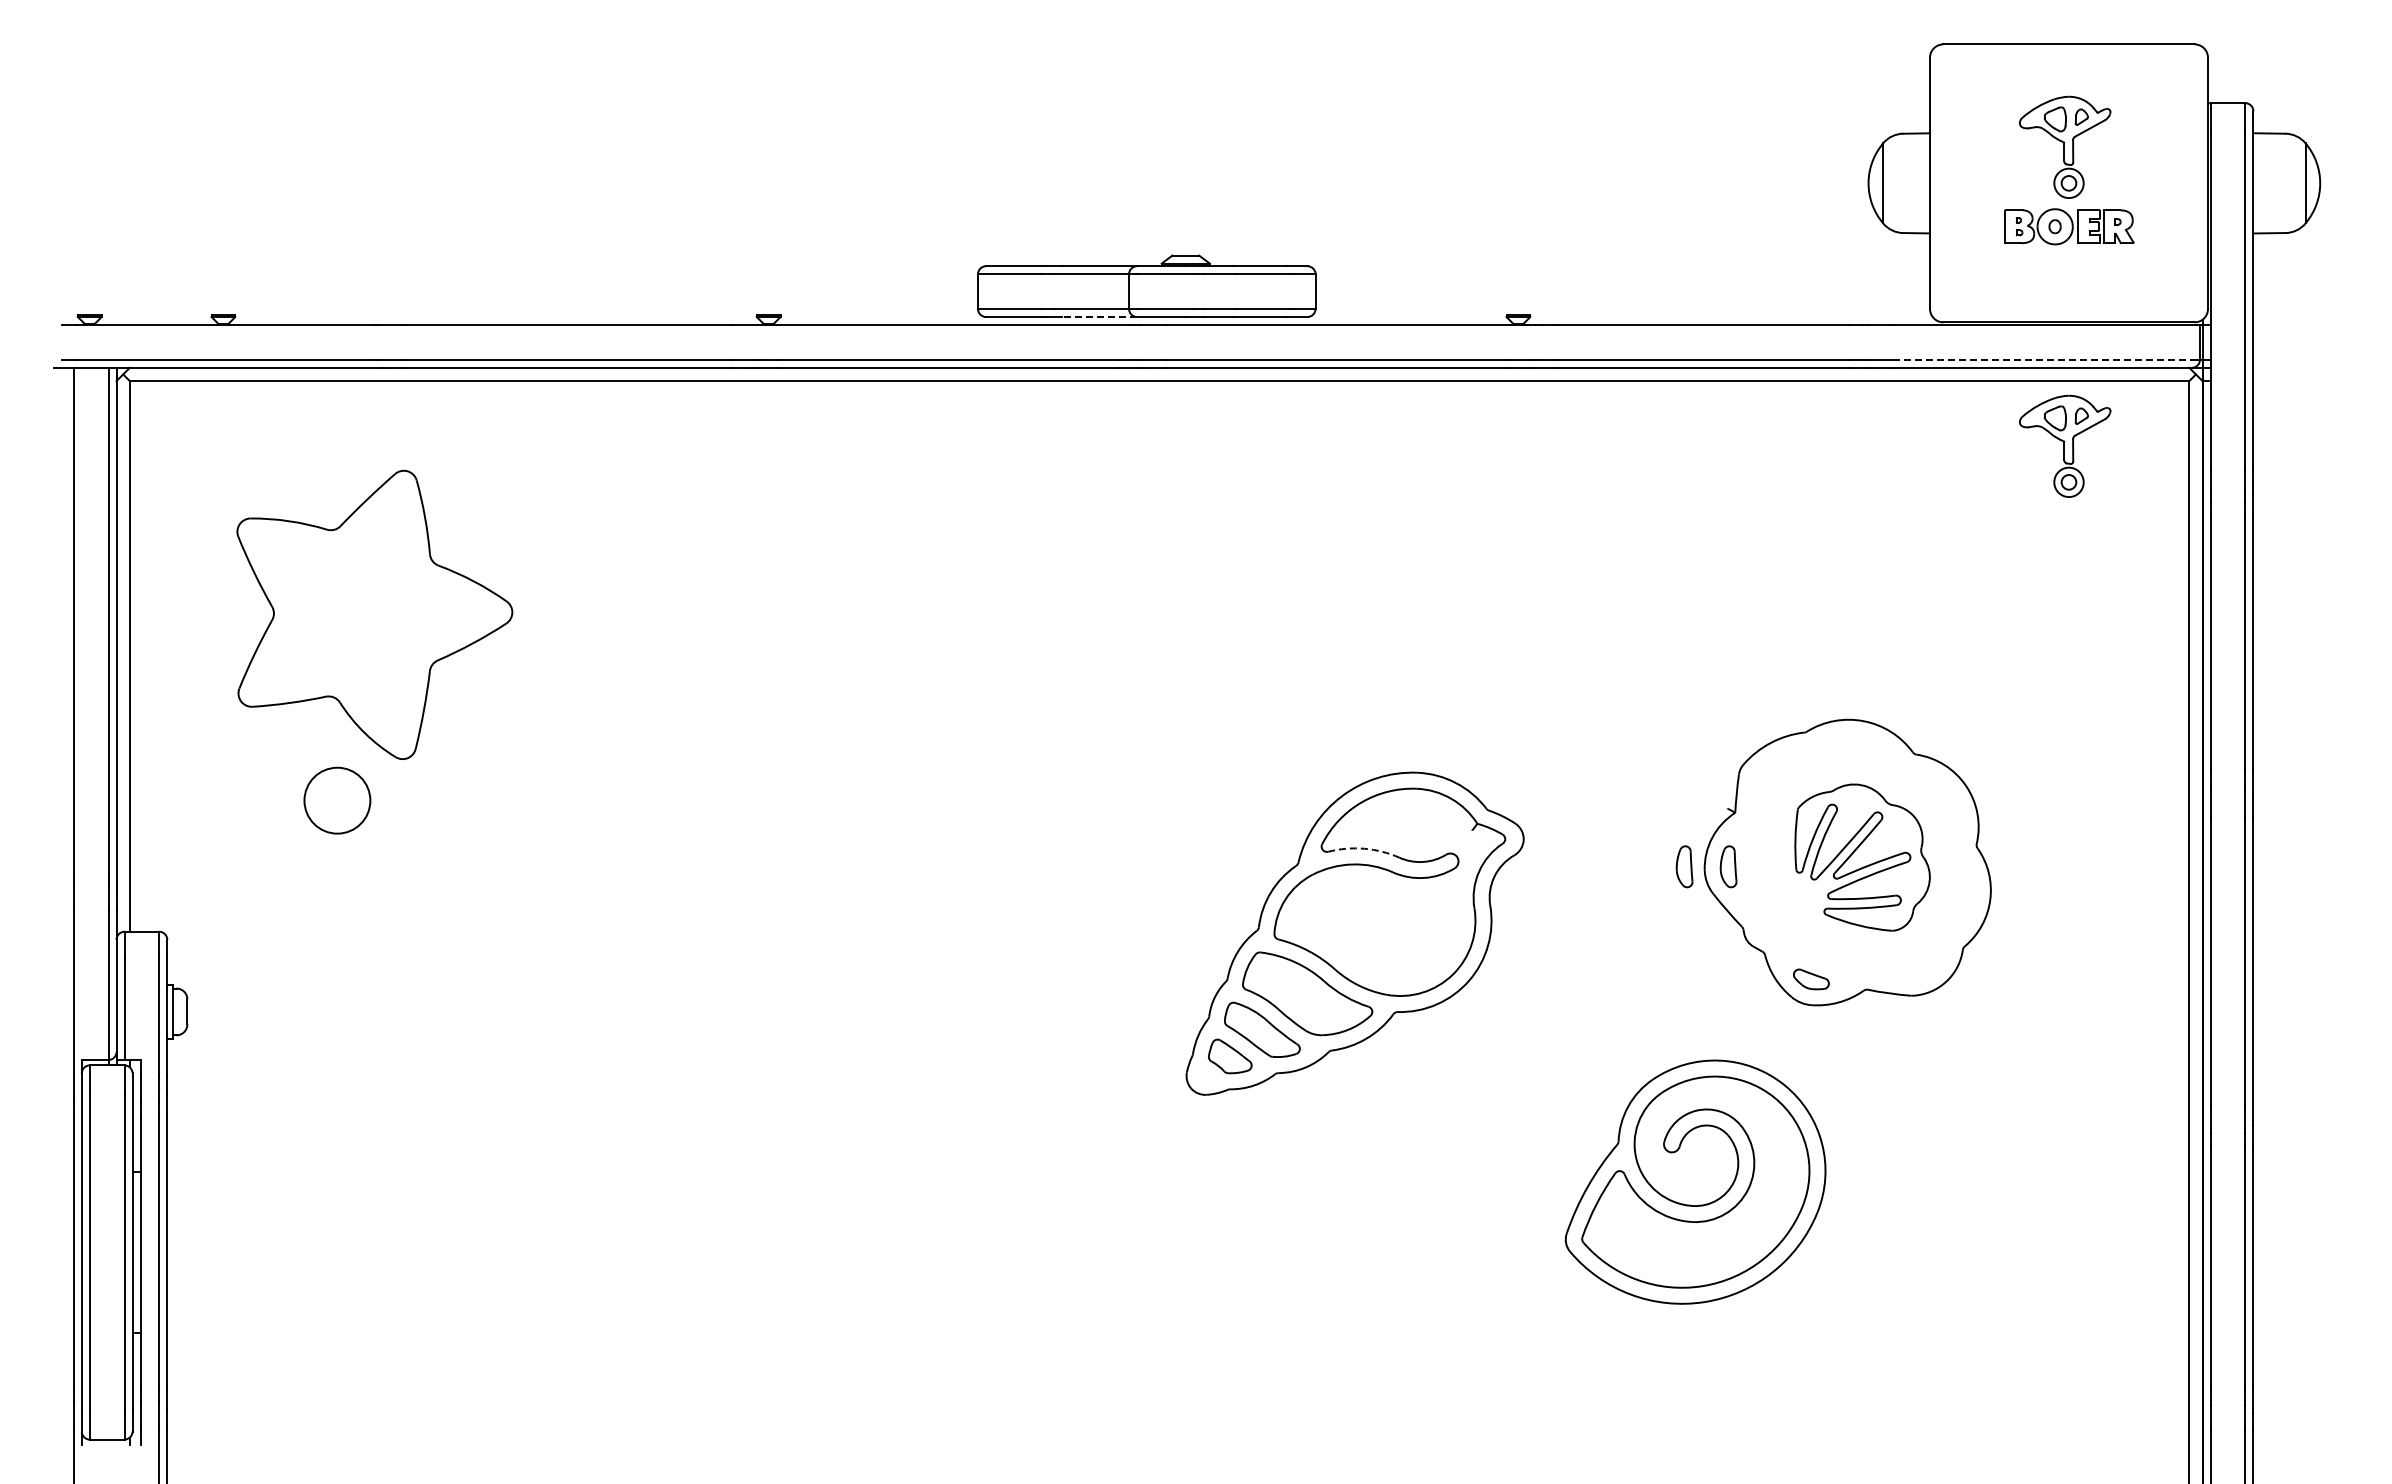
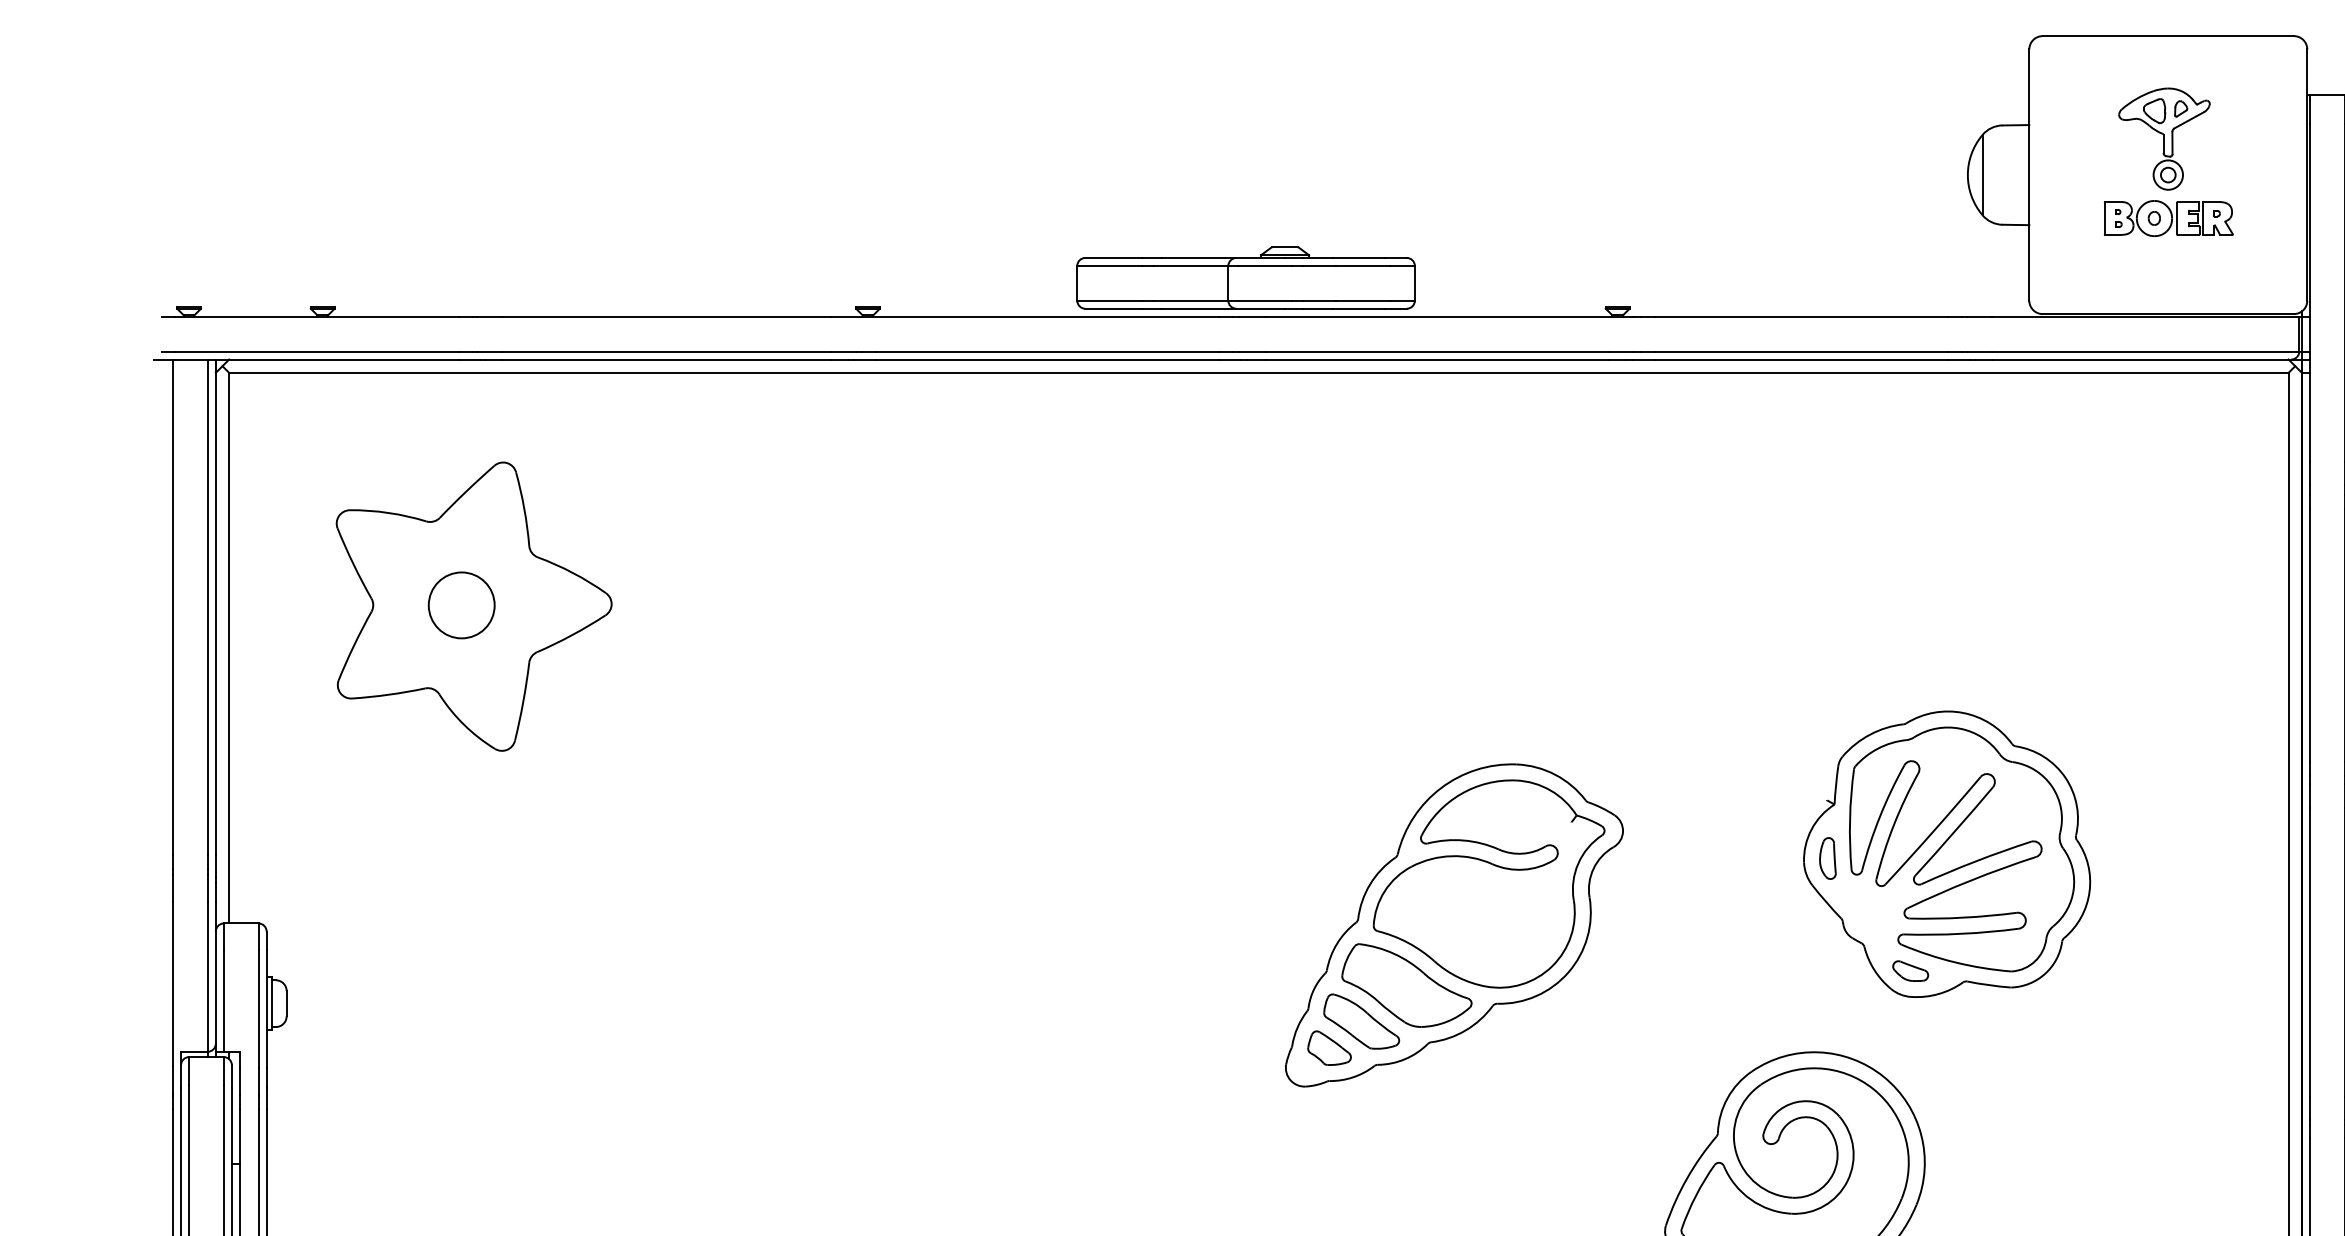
line: (1099, 317) -> (1198, 309), dashed -> solid
line: (2044, 359) -> (2143, 351), dashed -> solid
part: (2065, 445) -> (2164, 437), removed
circle: (337, 800) -> (461, 605), moved
arc: (1364, 848) -> (1463, 840), dashed -> solid
part: (1862, 857) -> (1961, 849), size x1.67
part: (1684, 866) -> (1783, 858), removed

